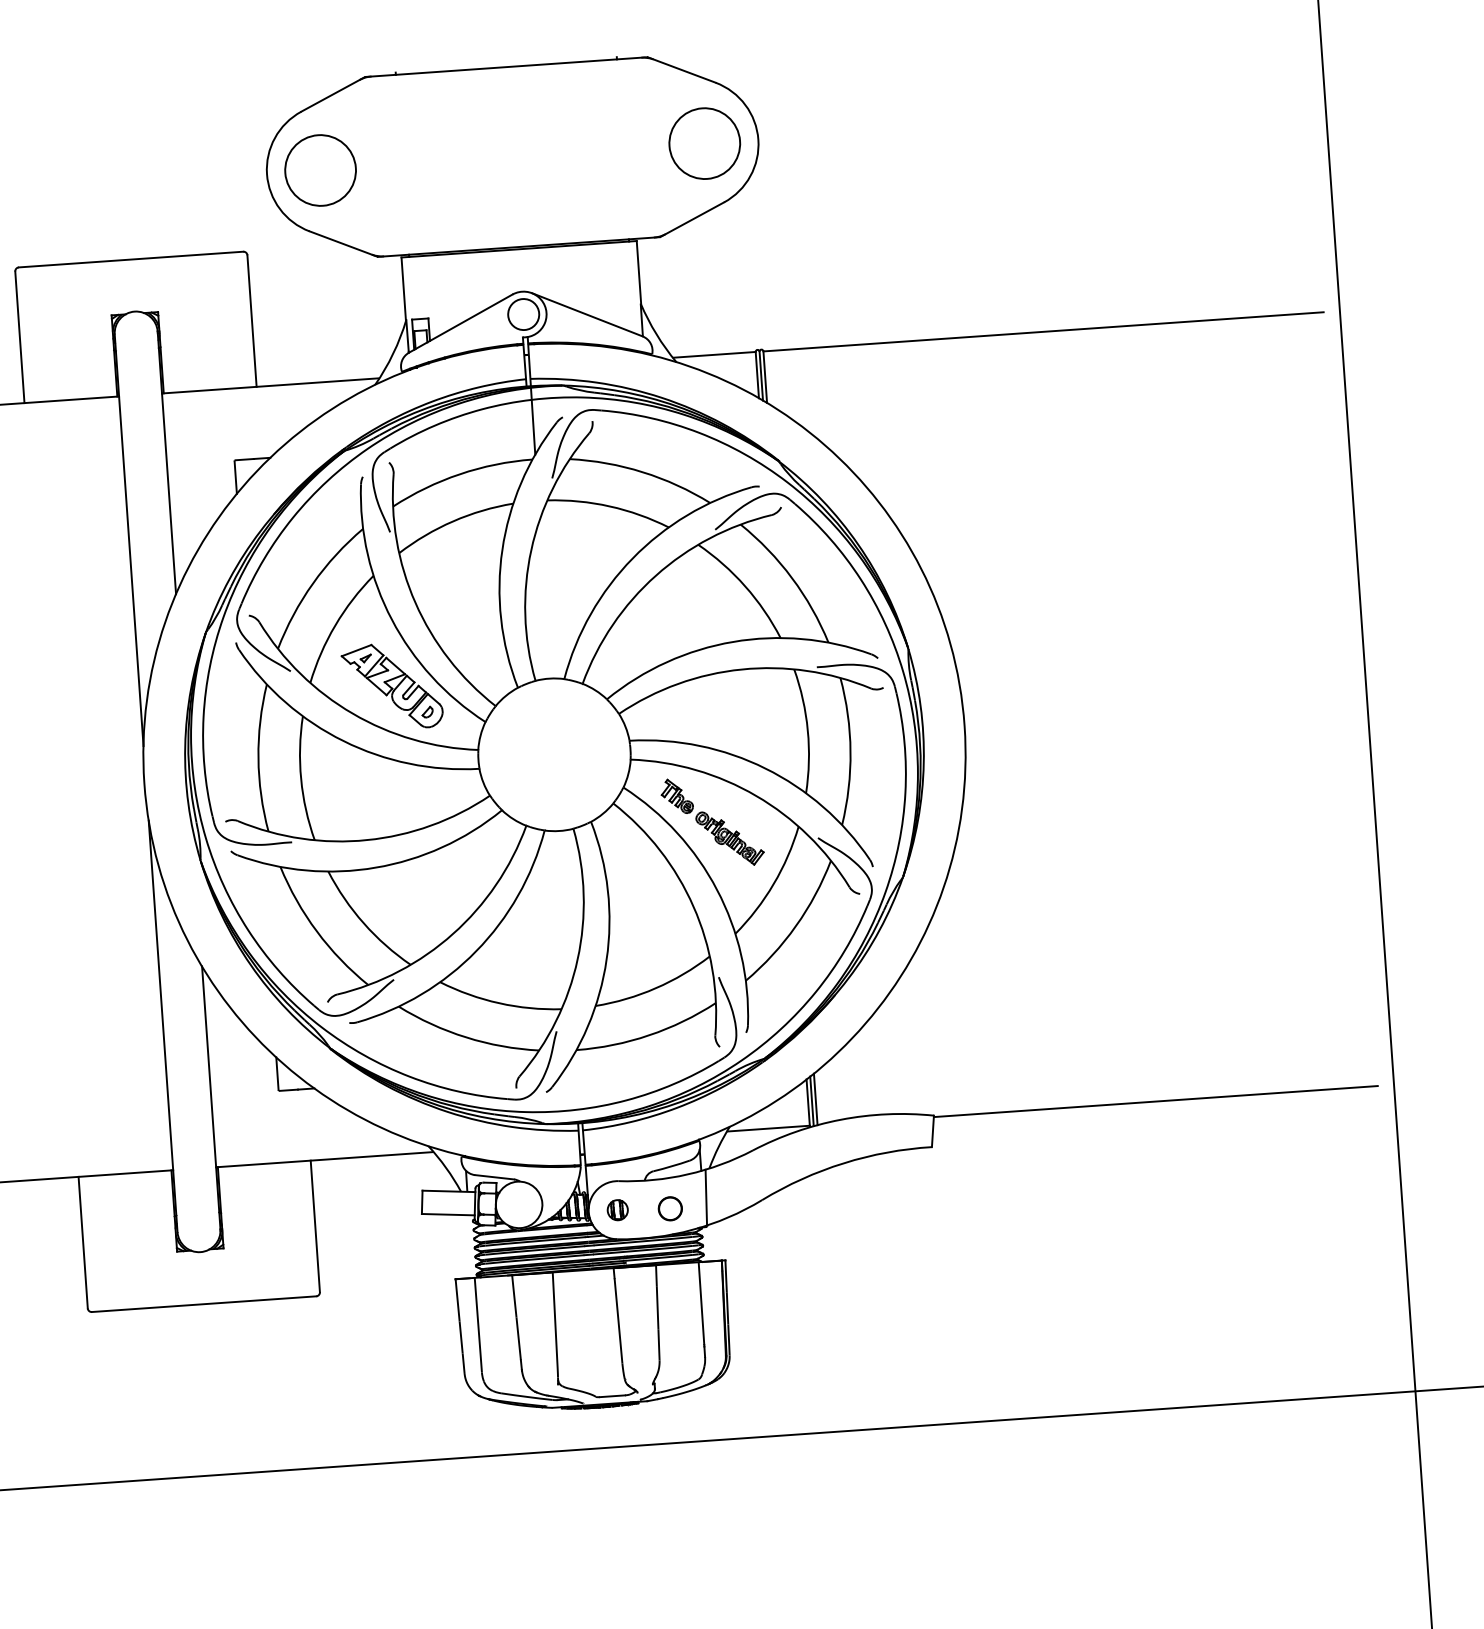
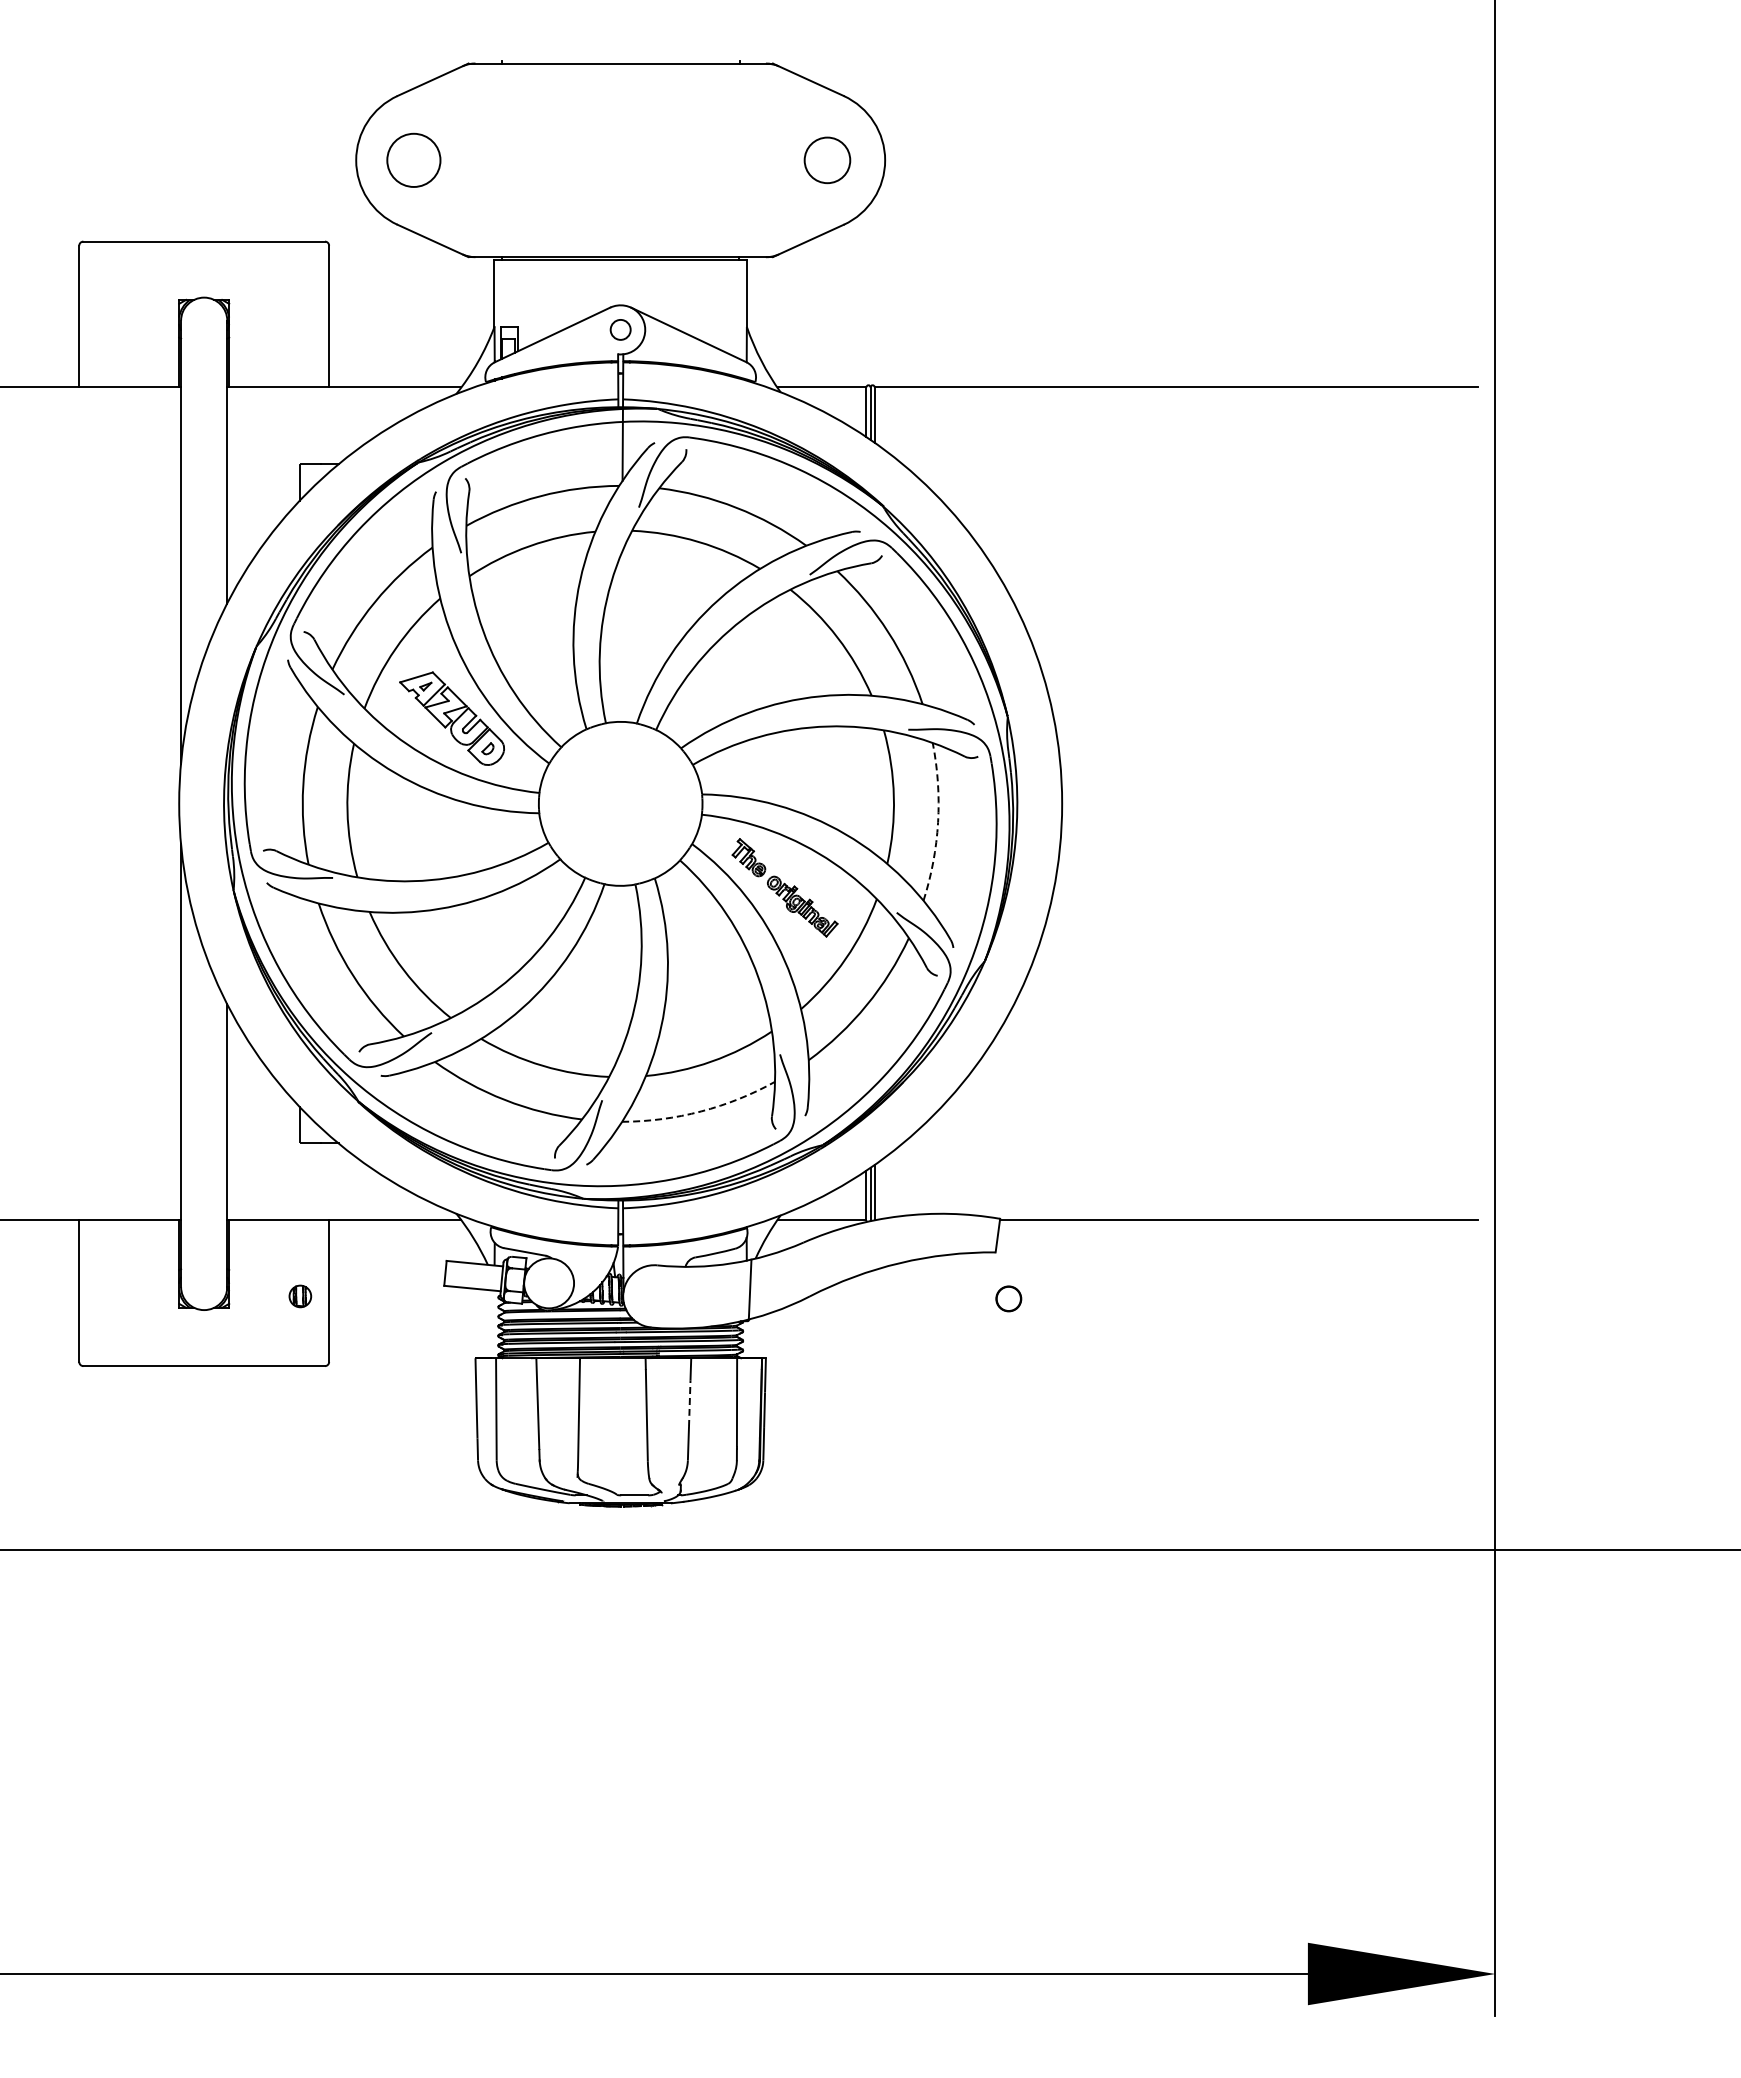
circle: (704, 143) -> (827, 160), size x0.6
circle: (320, 170) -> (413, 160), size x0.7
circle: (523, 314) -> (620, 329), size x0.6
arc: (850, 751) -> (938, 822), solid -> dashed
arc: (649, 1035) -> (701, 1111), solid -> dashed
part: (670, 1208) -> (1008, 1298), moved
part: (617, 1210) -> (300, 1296), moved
line: (657, 1307) -> (689, 1403), solid -> dashed

